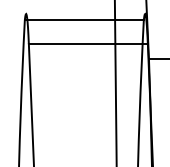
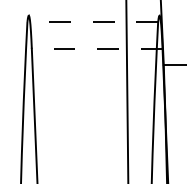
line: (84, 19) -> (92, 21), solid -> dashed
line: (87, 43) -> (96, 48), solid -> dashed

